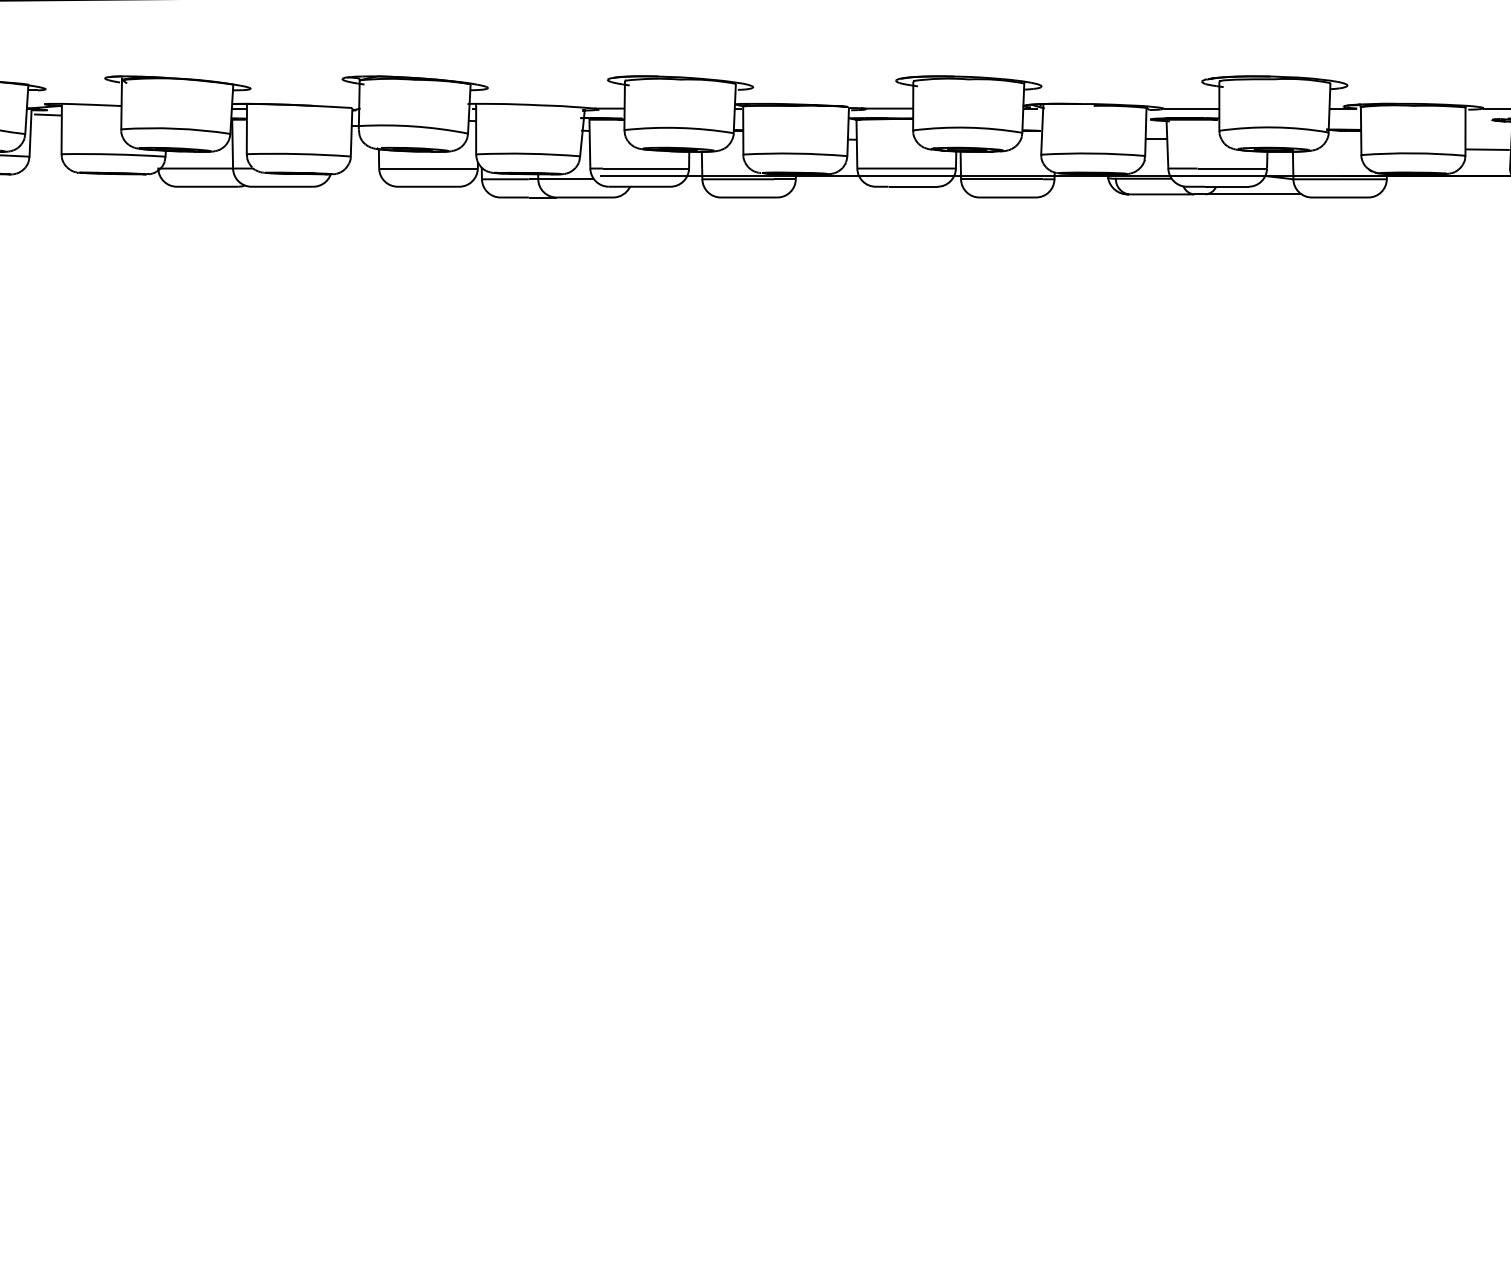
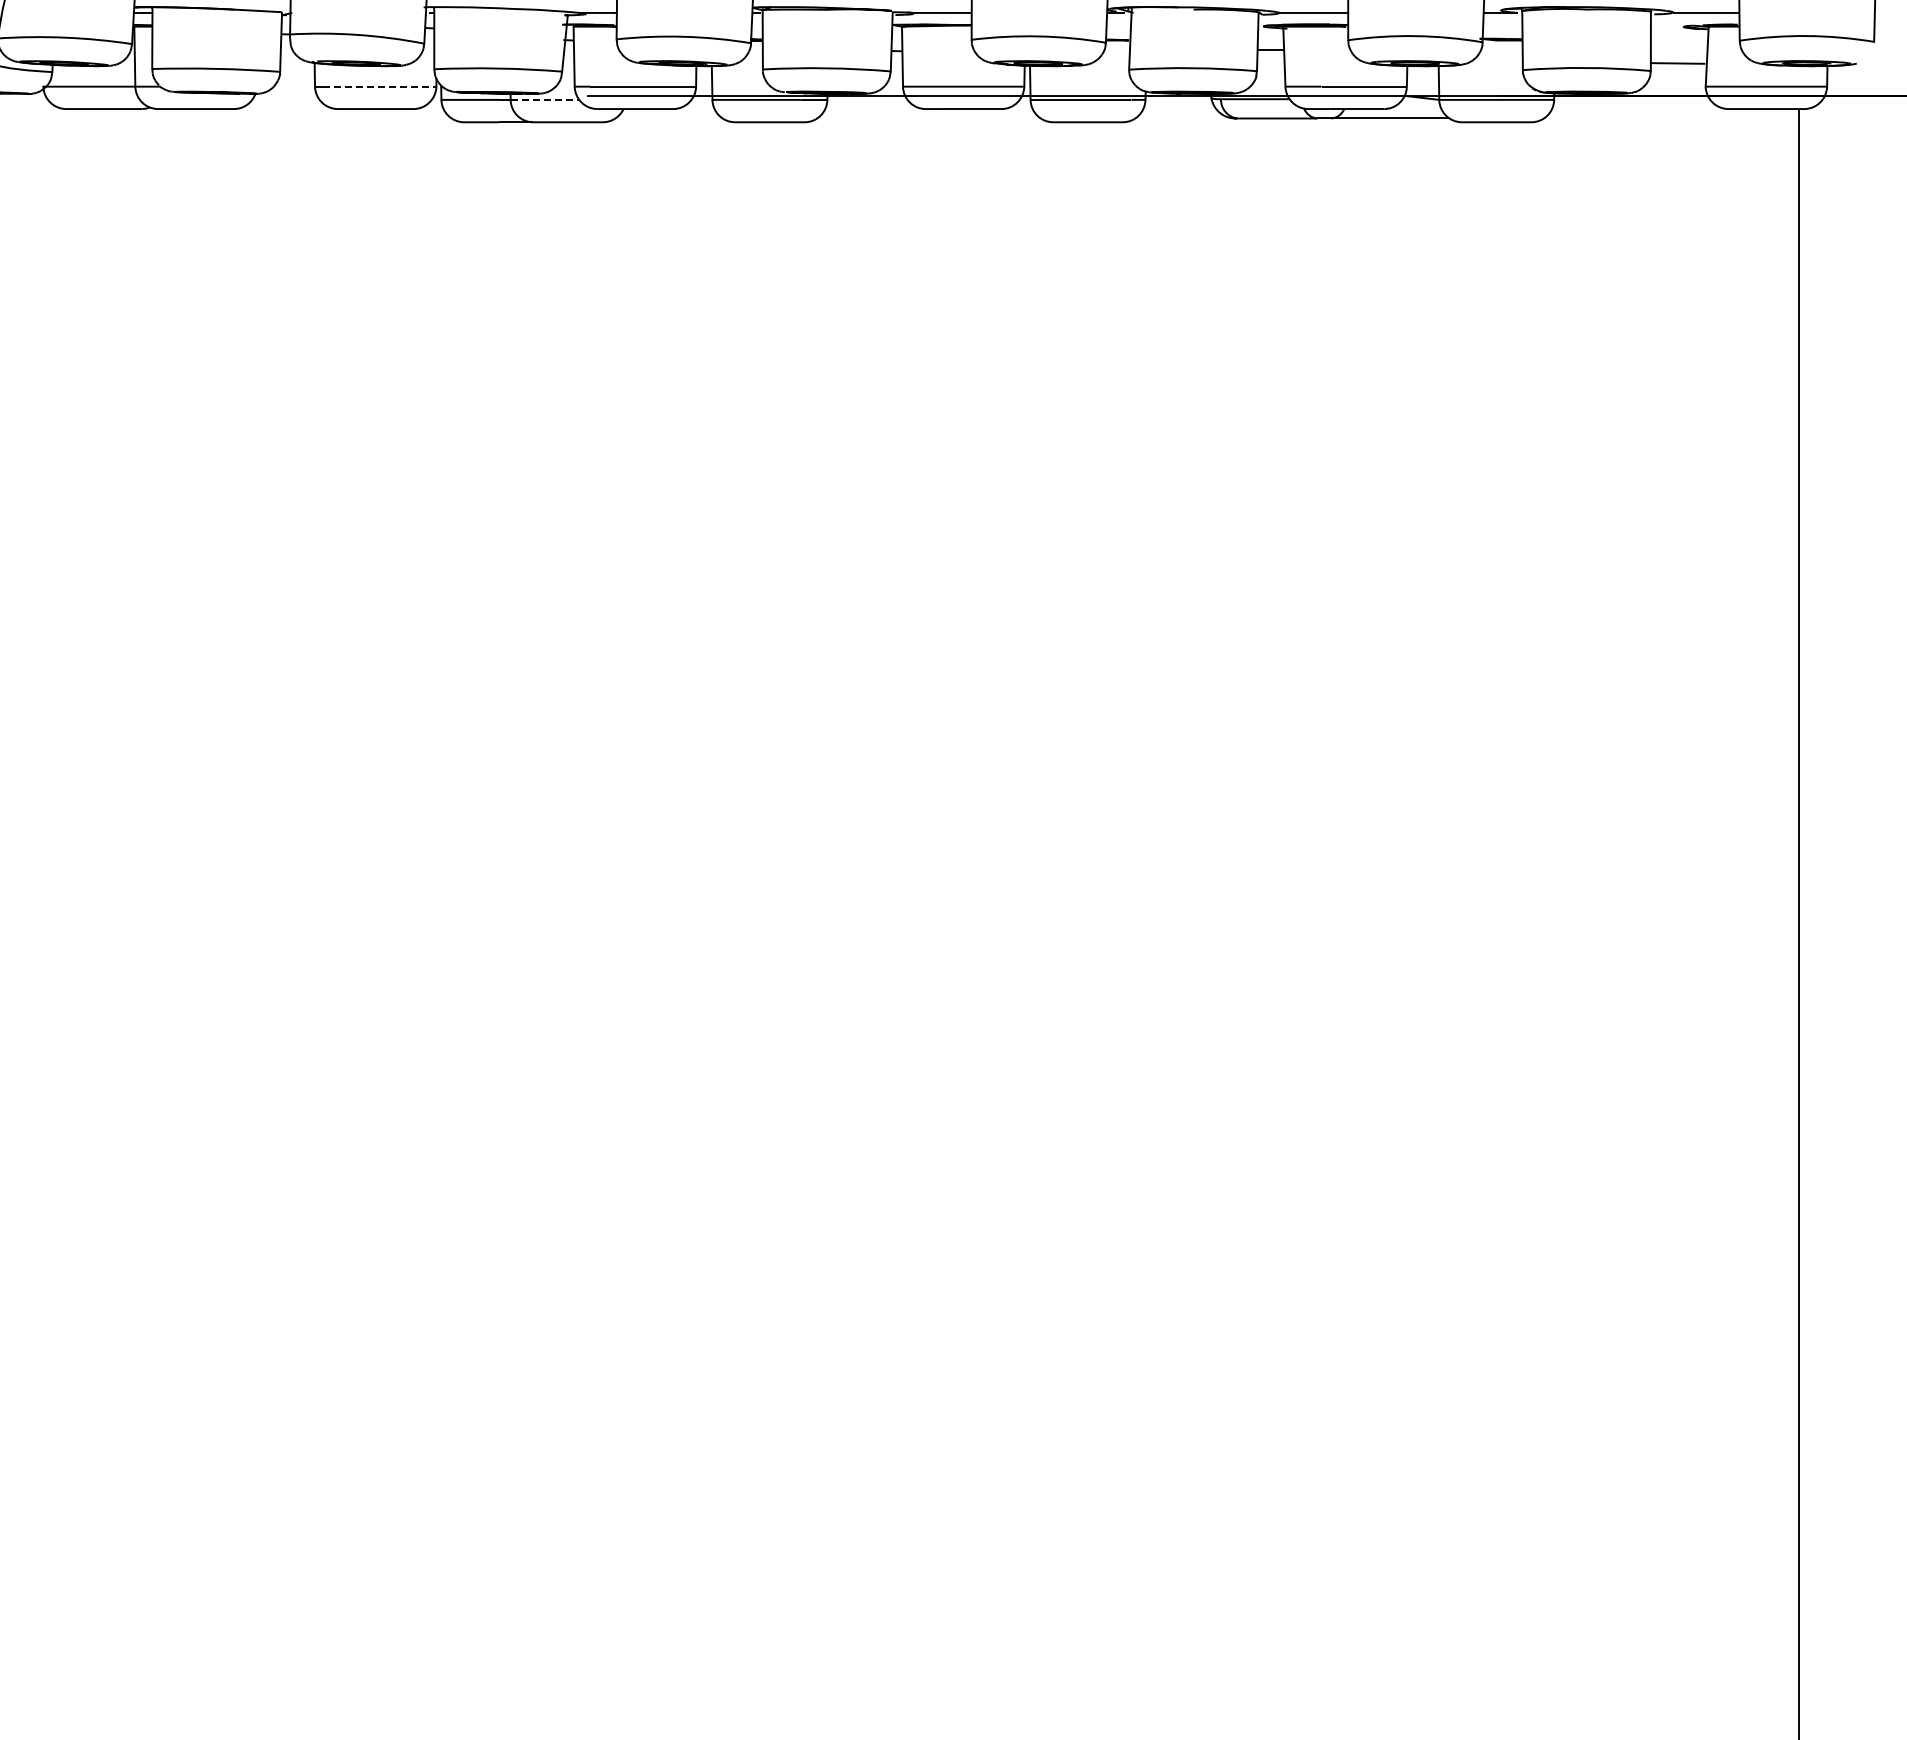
line: (431, 168) -> (379, 86), solid -> dashed
line: (566, 178) -> (545, 99), solid -> dashed

